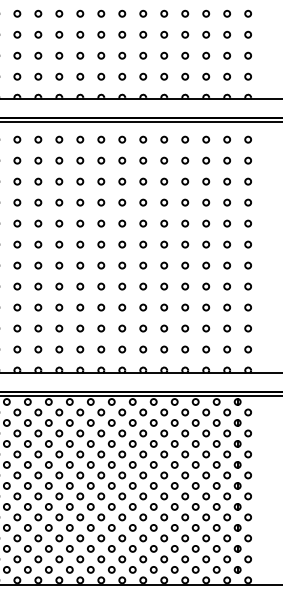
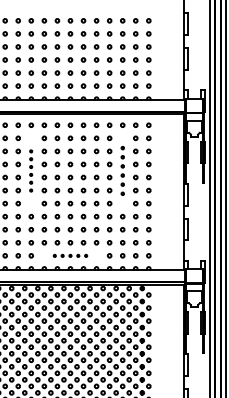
part: (57, 212) -> (30, 170), size x0.6
part: (205, 212) -> (122, 170), size x0.7
part: (122, 348) -> (70, 255), size x0.6

